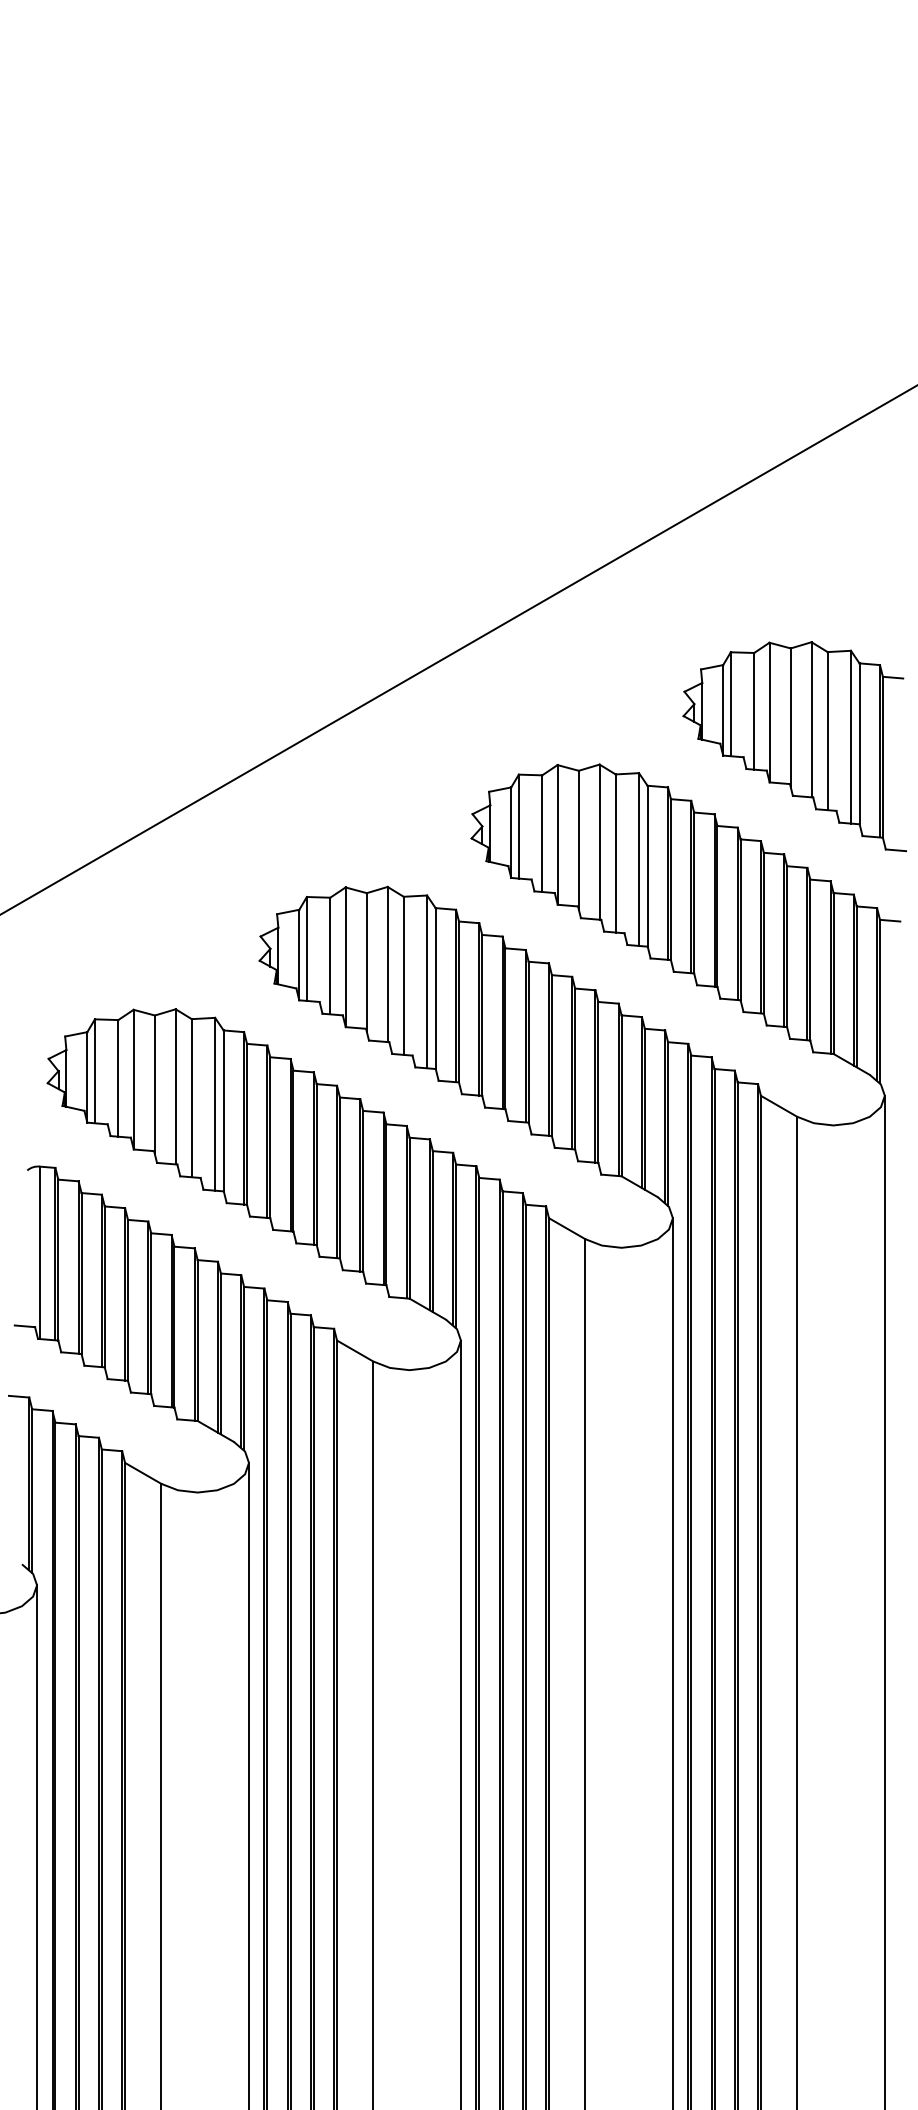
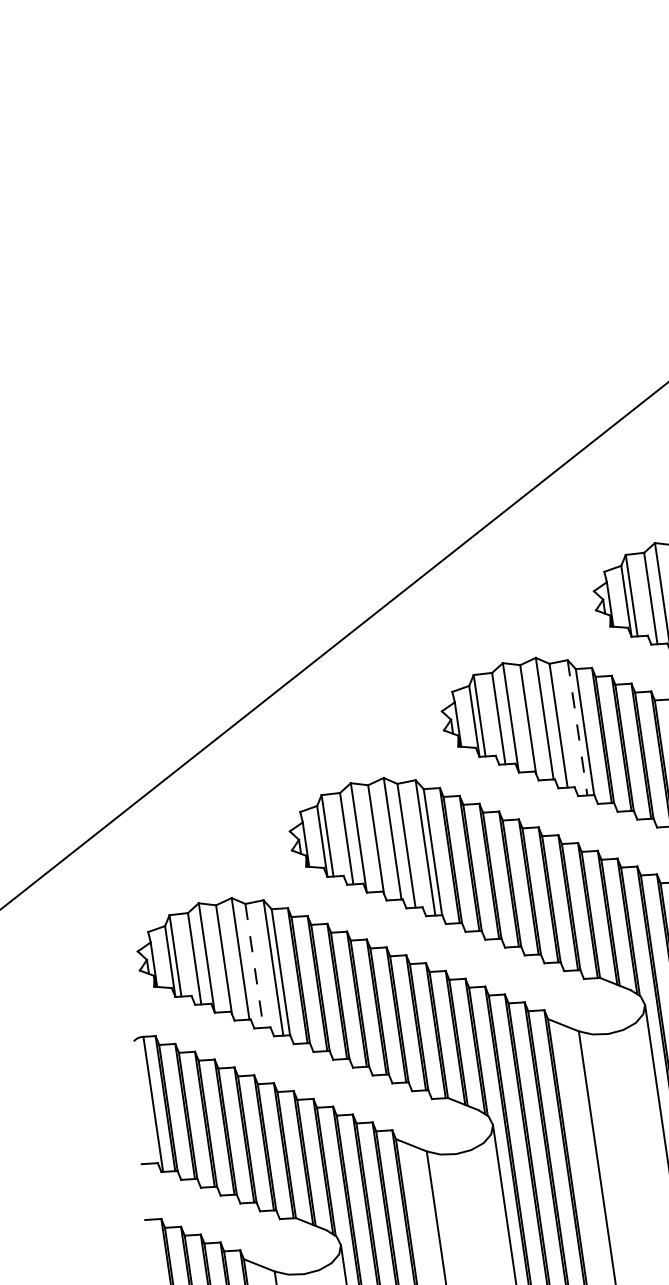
line: (639, 860) -> (578, 728), solid -> dashed
line: (191, 1098) -> (254, 966), solid -> dashed

